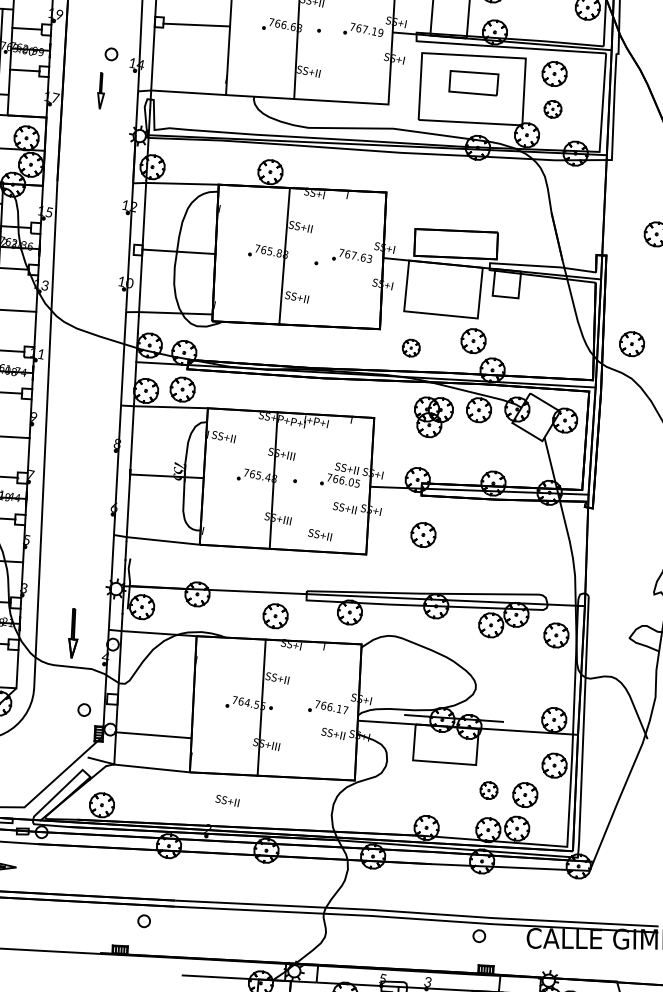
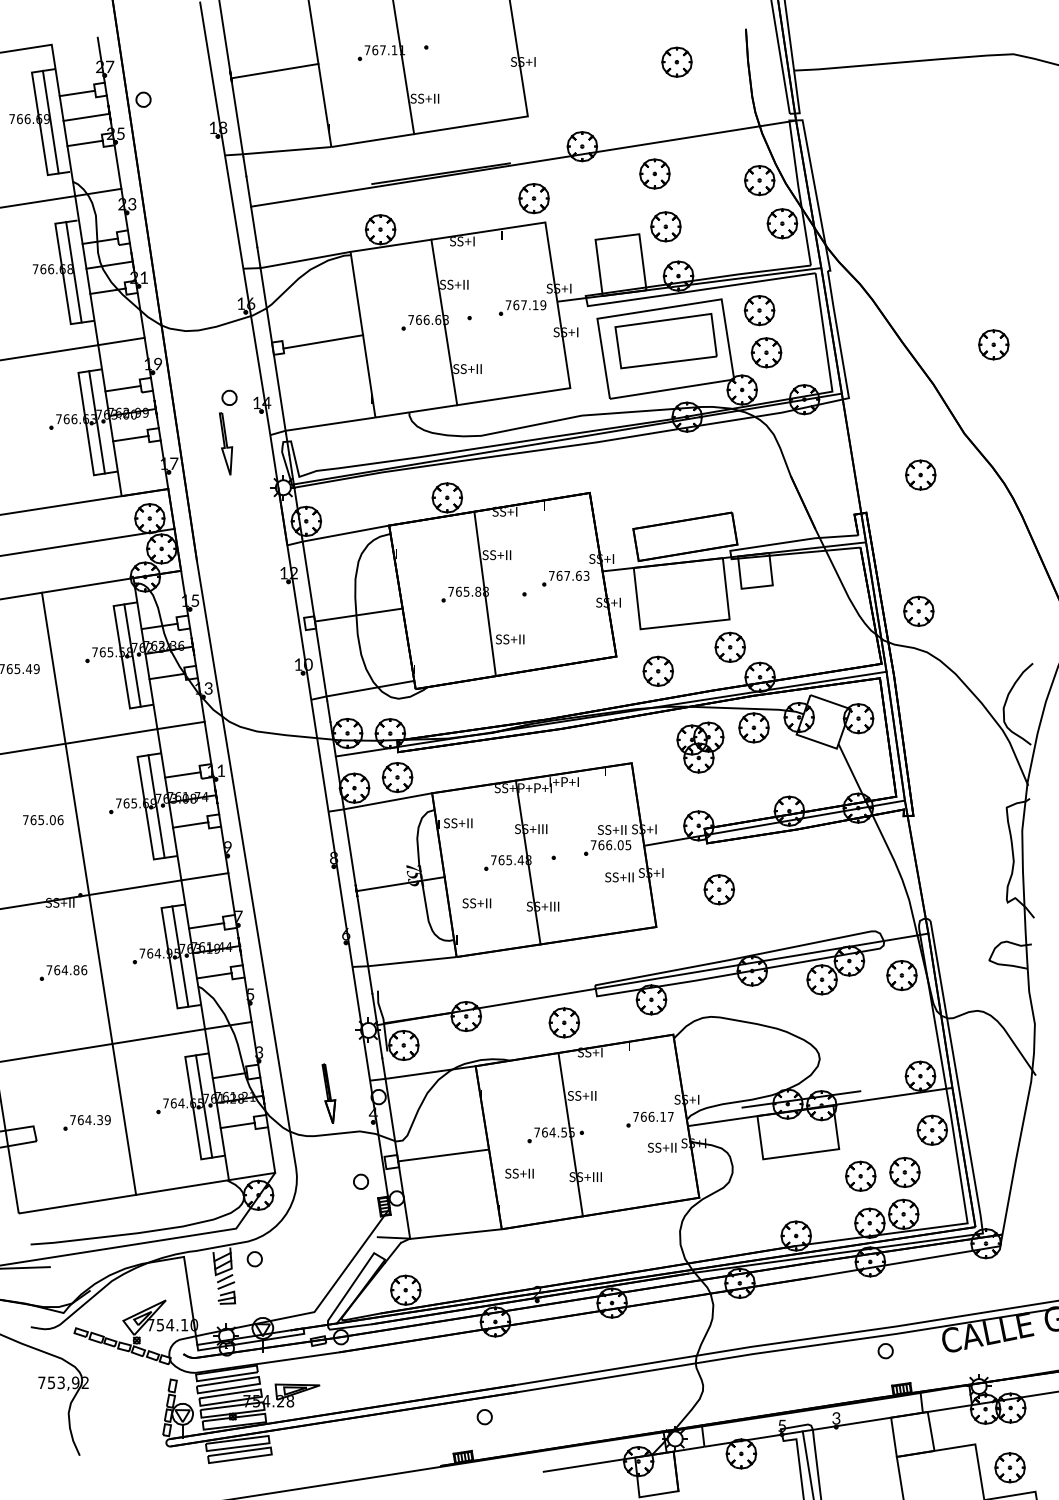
part: (473, 83) -> (665, 341), size x1.67
part: (101, 90) -> (226, 443), size x1.43
part: (553, 109) -> (766, 352), size x1.43
part: (410, 347) -> (657, 670), size x1.43
text: (319, 534) -> (476, 903), moved
line: (152, 735) -> (443, 1155), moved
part: (488, 789) -> (860, 1175), size x1.43
text: (227, 800) -> (519, 1173), moved

